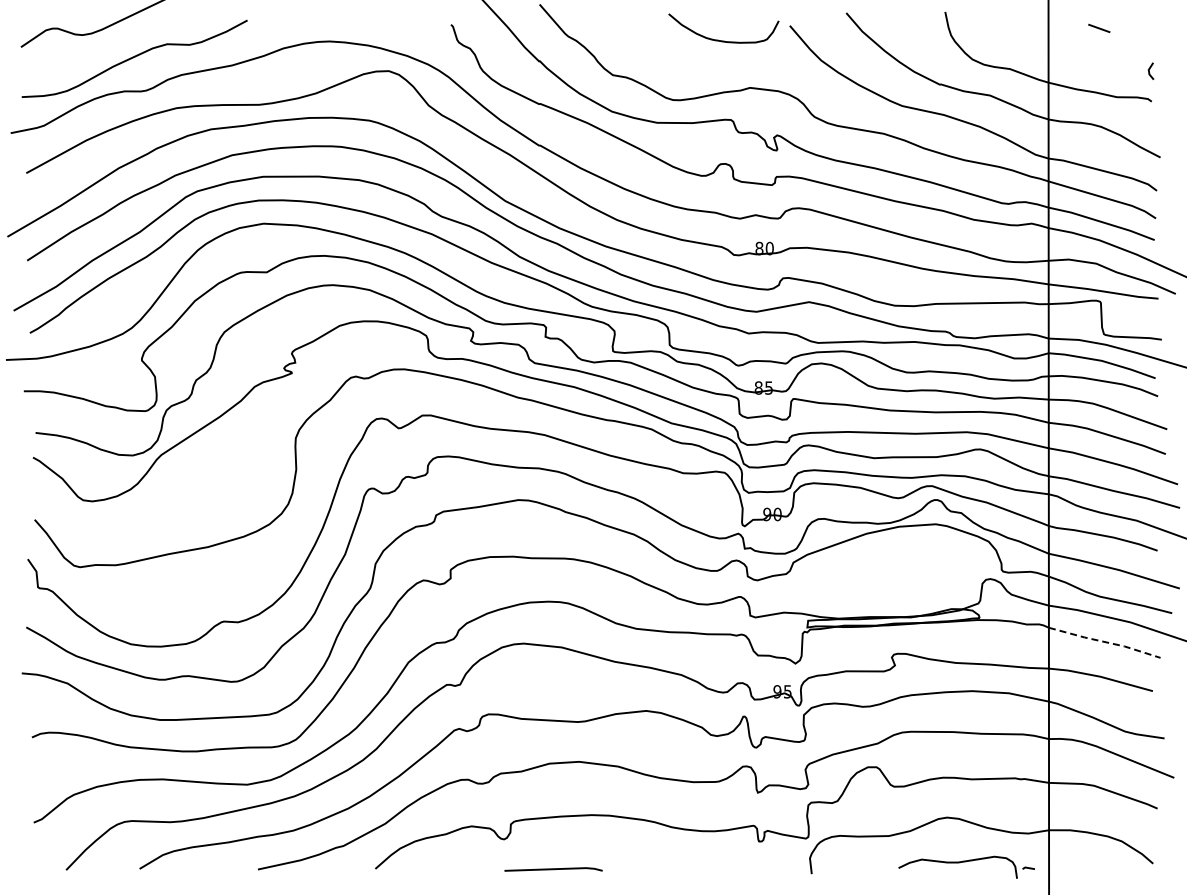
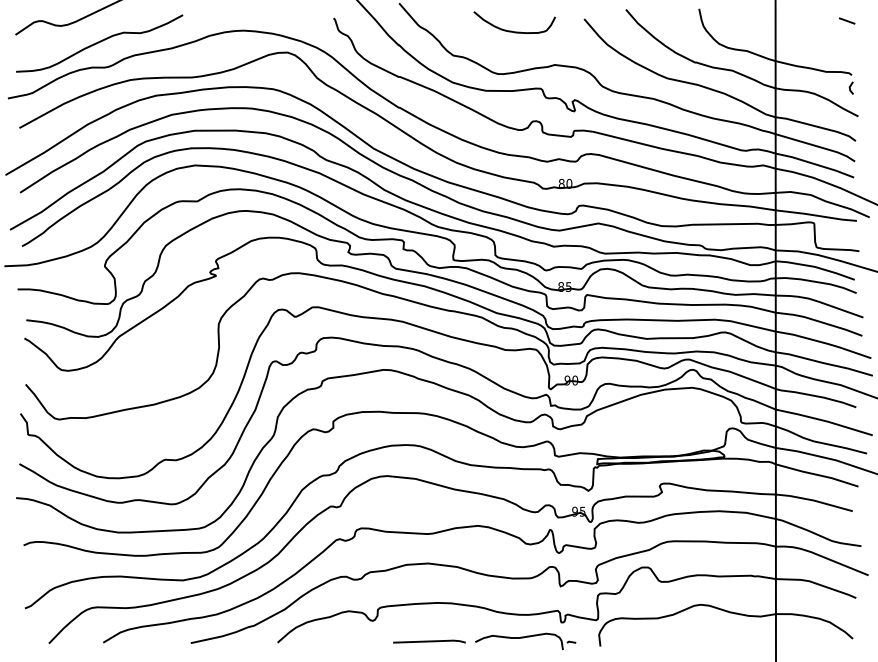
line: (1099, 28) -> (847, 21), moved
curve: (723, 40) -> (514, 31), moved
line: (1150, 69) -> (851, 86), moved
line: (1105, 642) -> (817, 475), dashed -> solid
part: (966, 866) -> (525, 640), moved
line: (553, 869) -> (429, 641), moved

